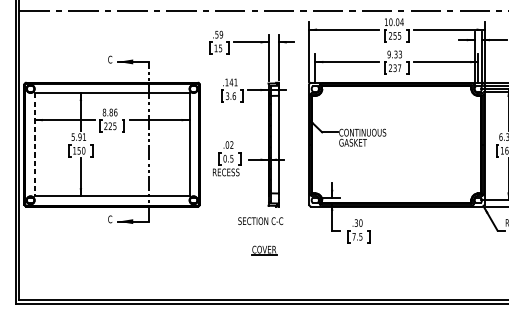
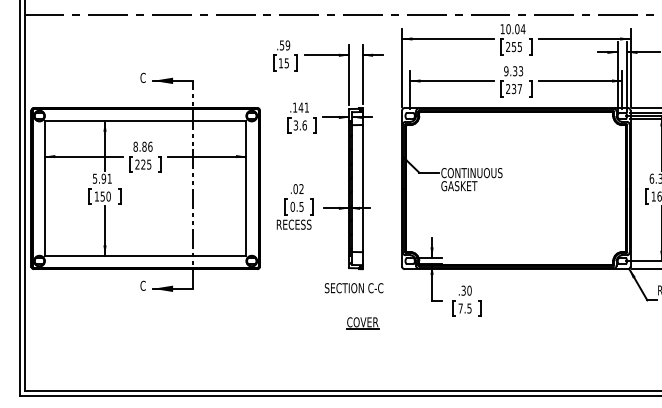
line: (34, 145) -> (44, 189), dashed -> solid
text: (260, 221) -> (353, 288), moved
part: (264, 250) -> (362, 323), moved

